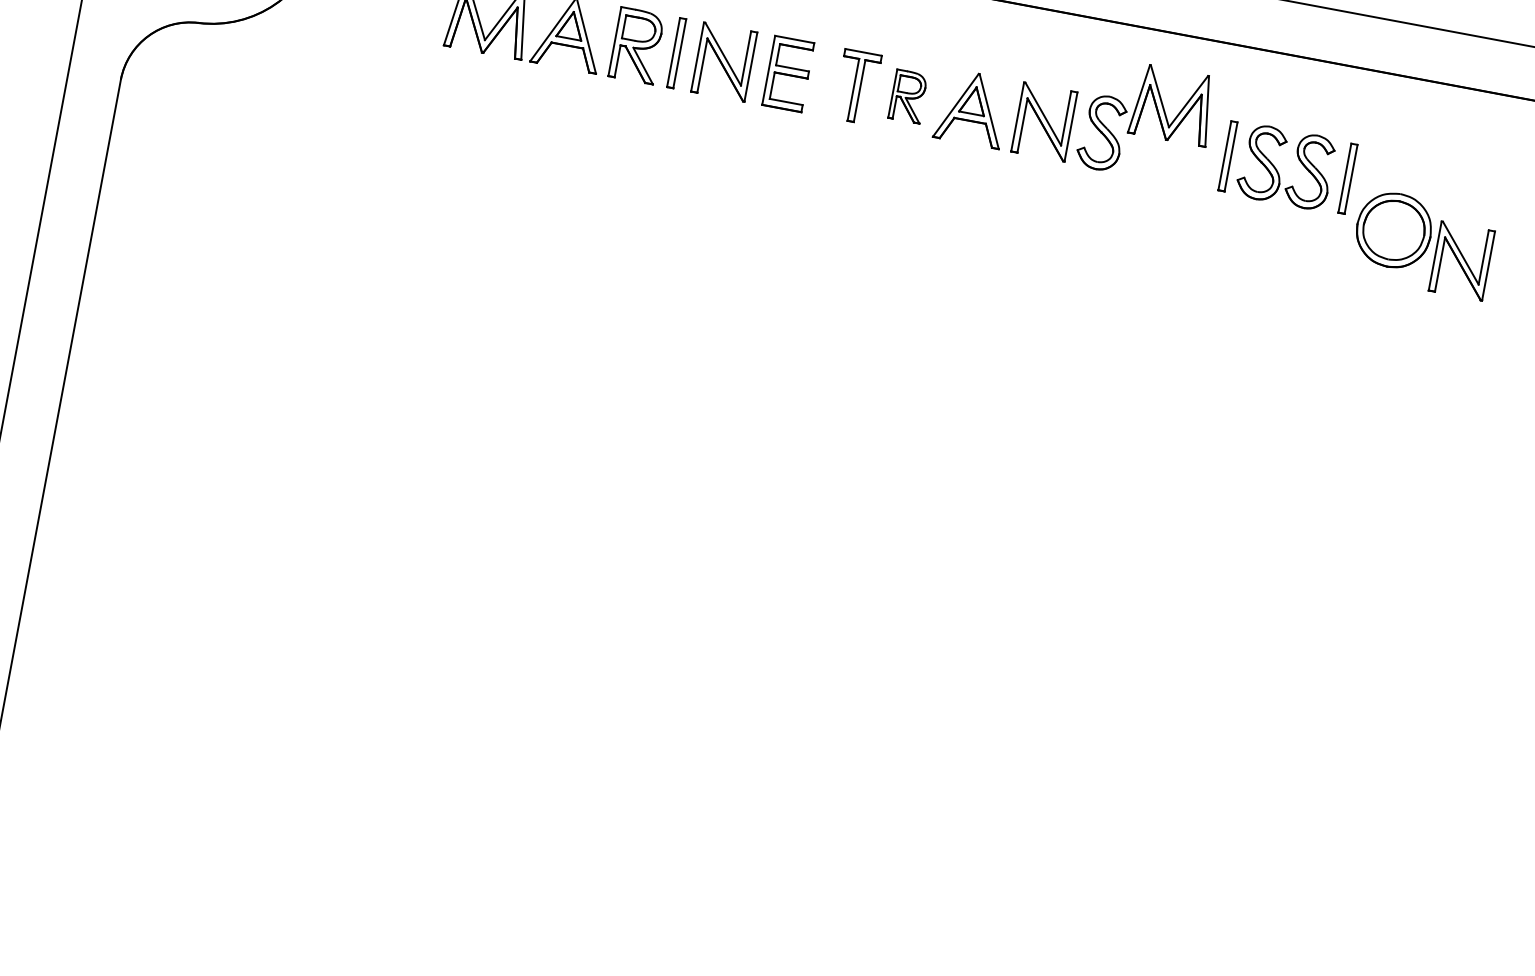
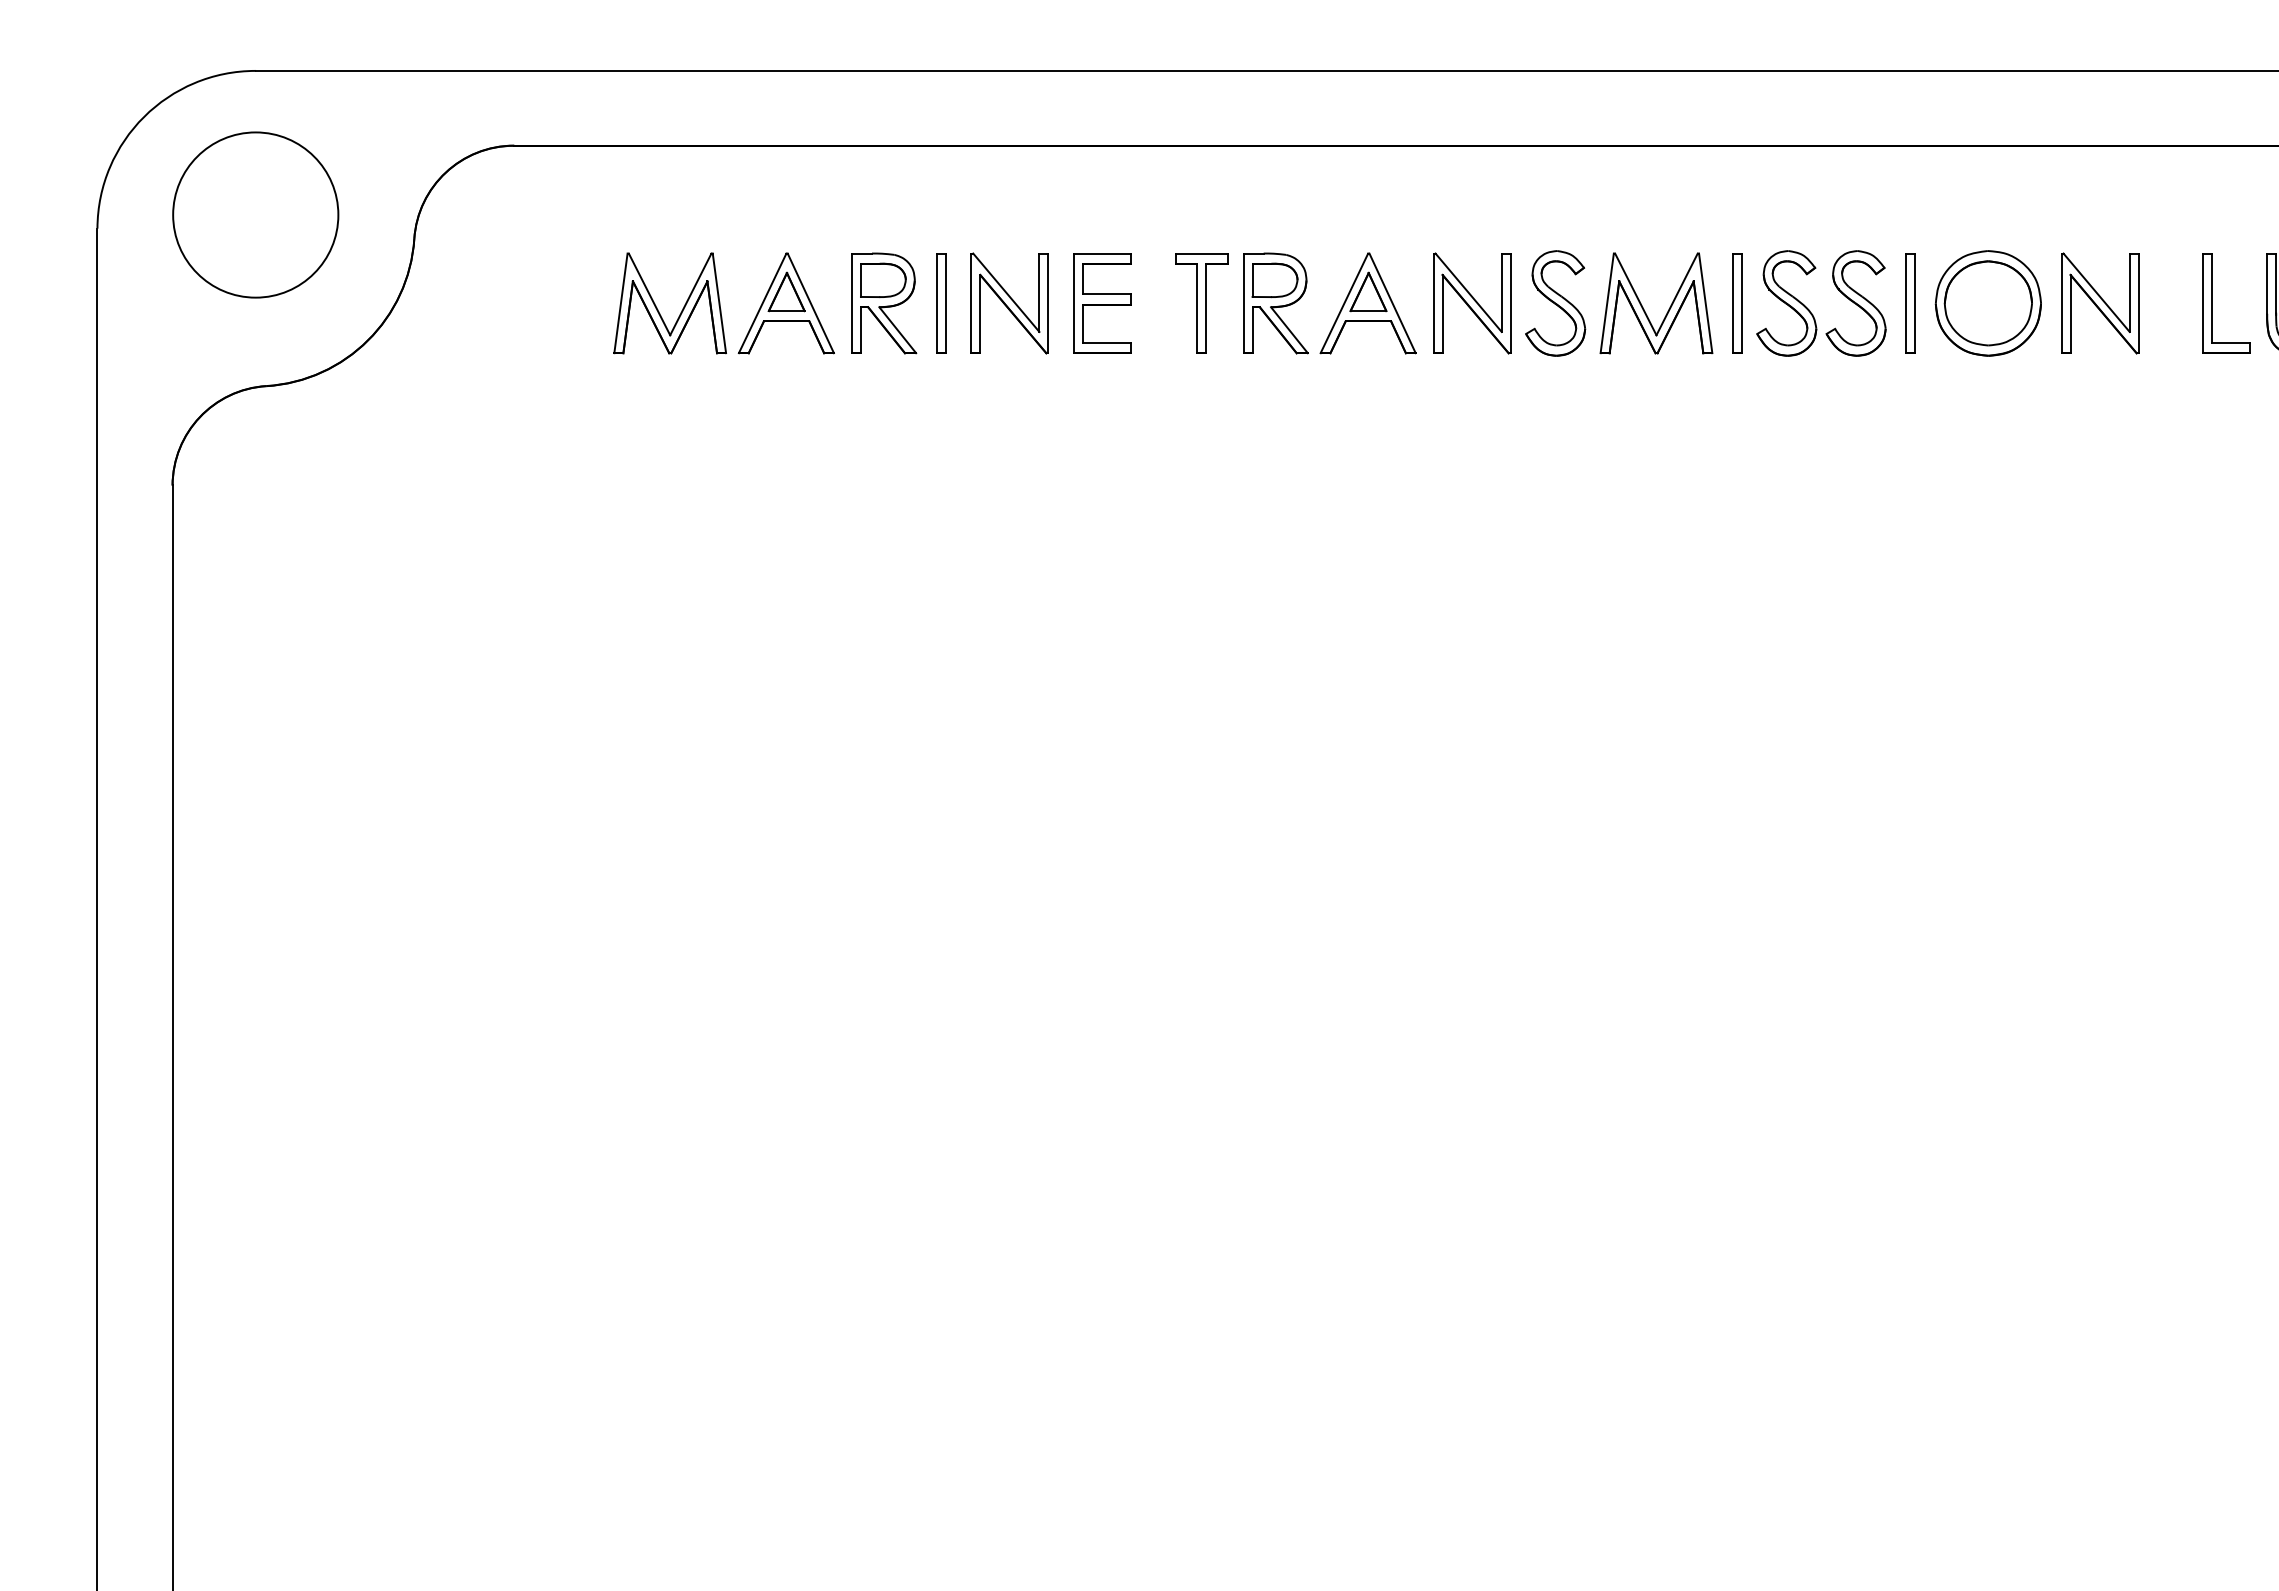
part: (908, 96) -> (1275, 303), size x1.43
part: (1164, 107) -> (1644, 309), moved
part: (1393, 230) -> (1987, 303), moved
part: (1462, 261) -> (2100, 303), moved

